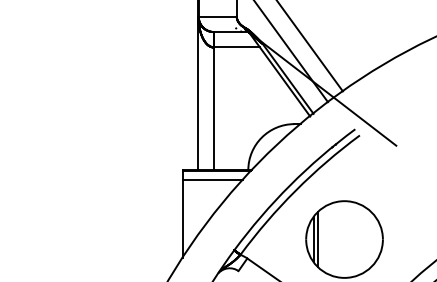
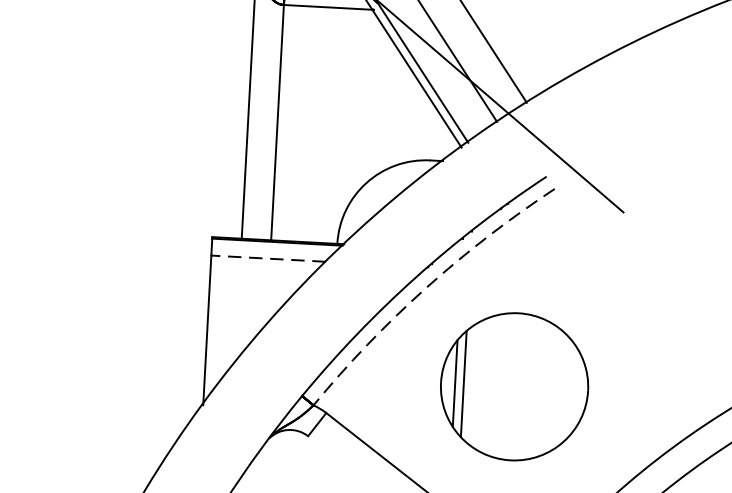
line: (212, 179) -> (267, 258), solid -> dashed
arc: (295, 190) -> (425, 287), solid -> dashed

